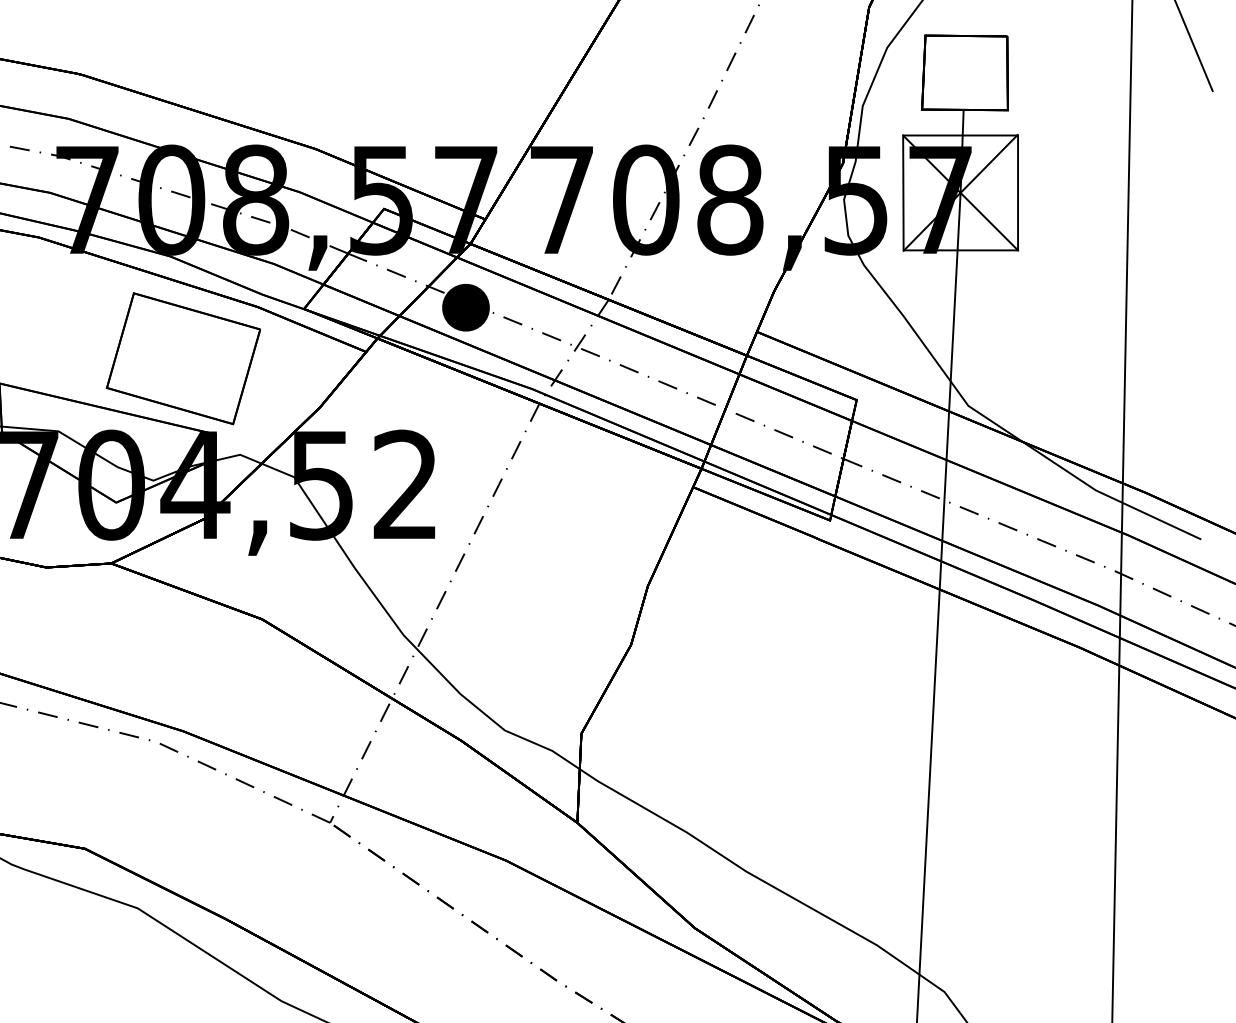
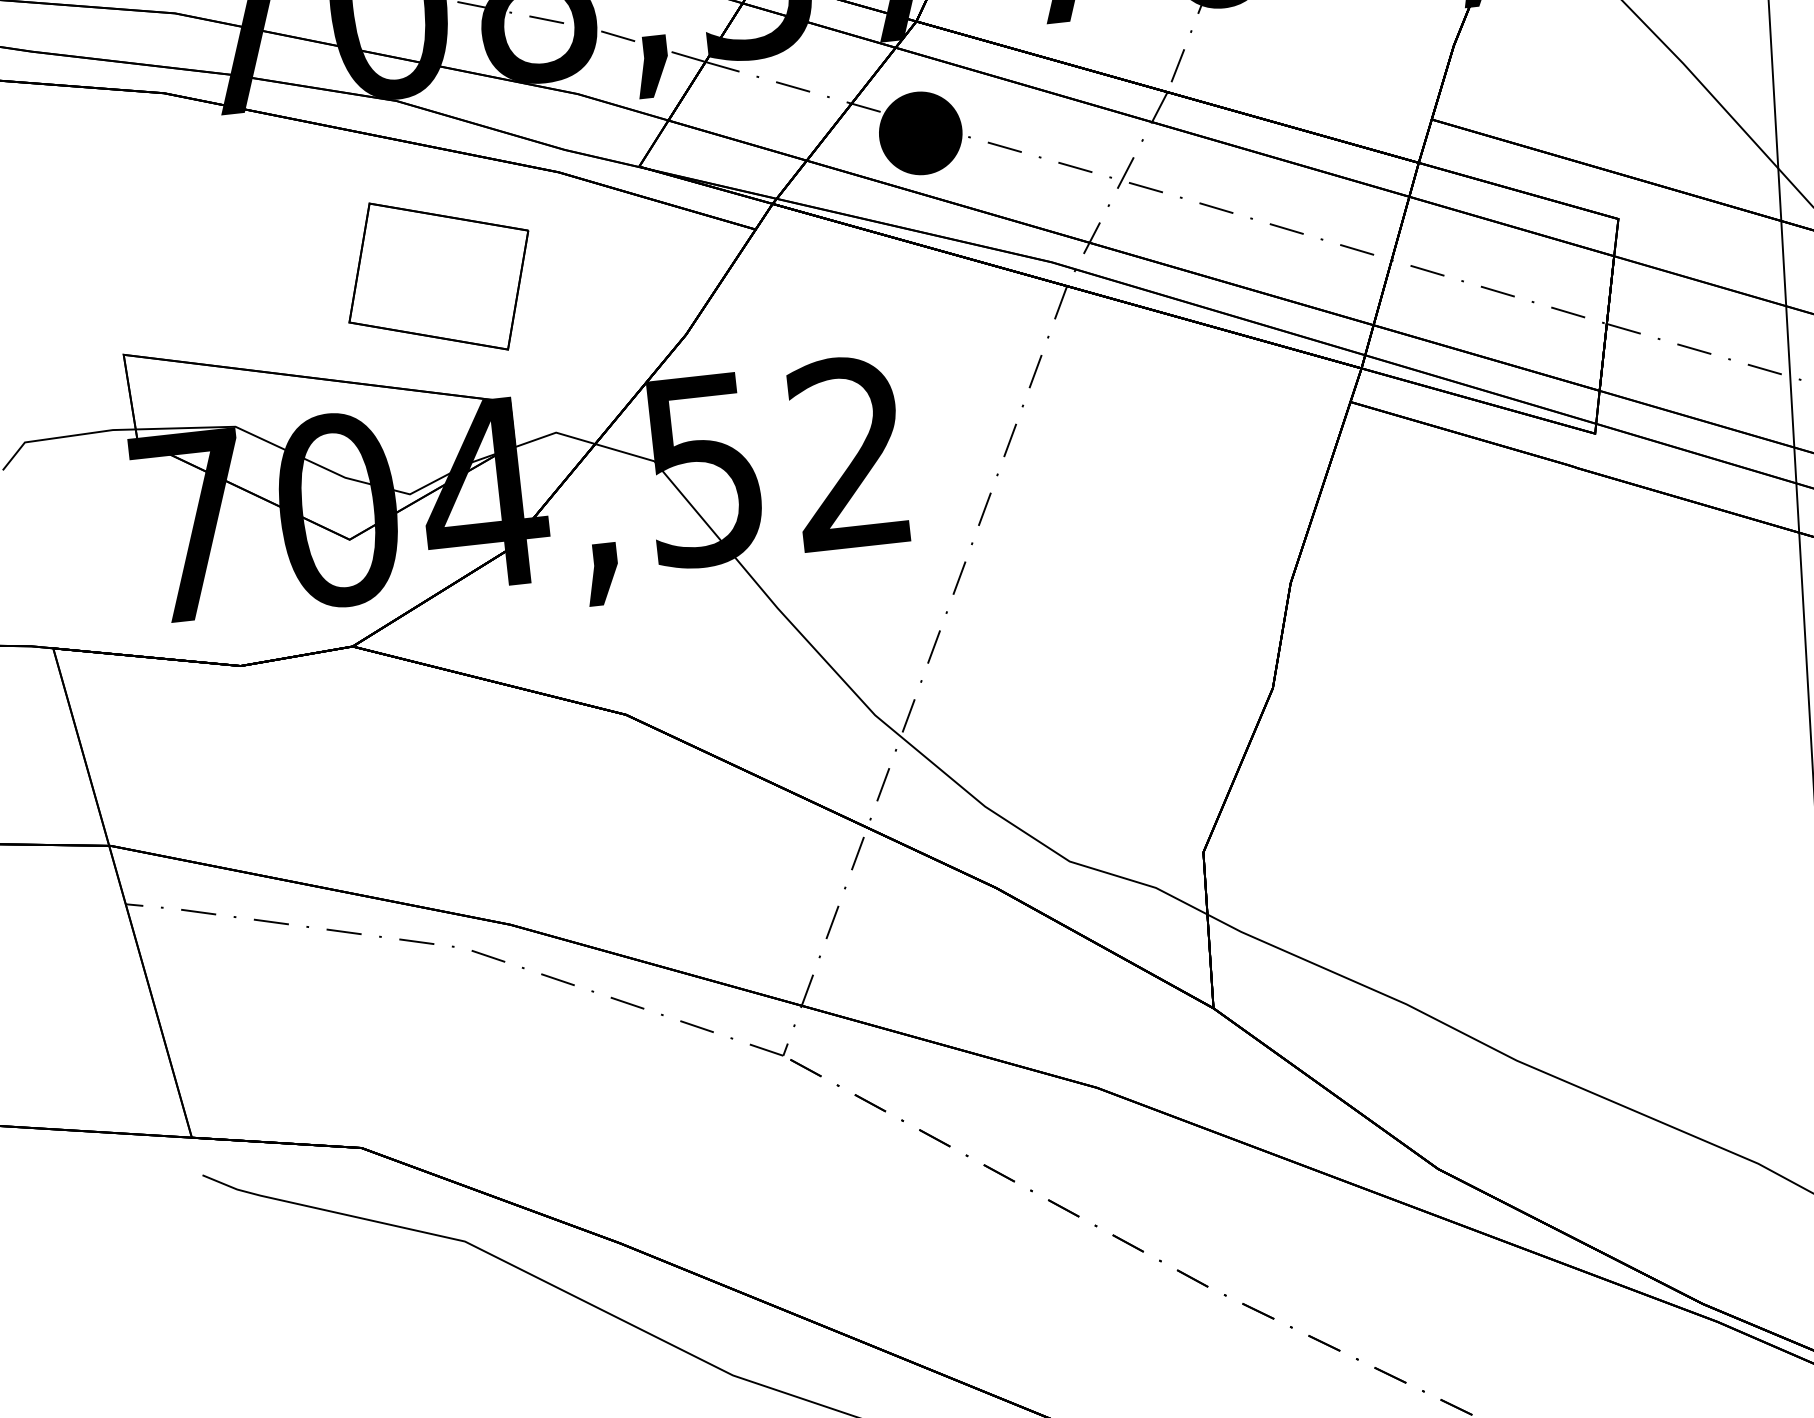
part: (182, 358) -> (437, 276), size x0.7

